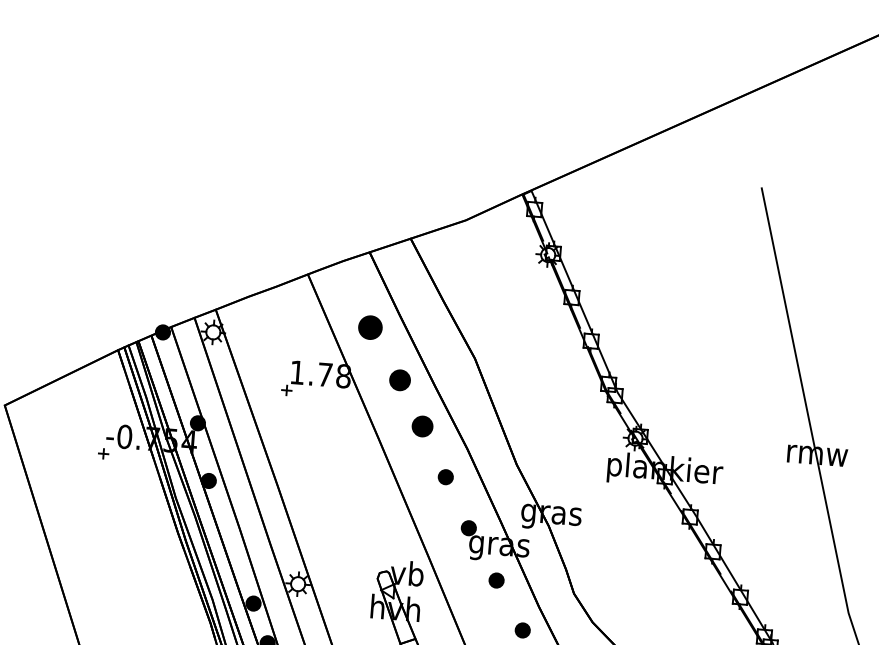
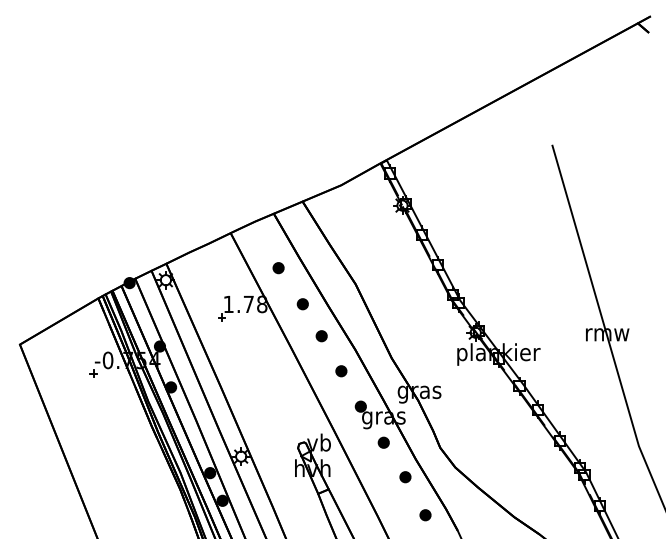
part: (370, 328) -> (278, 268), size x0.62
part: (399, 380) -> (302, 304), size x0.71
part: (422, 427) -> (321, 336), size x0.71

